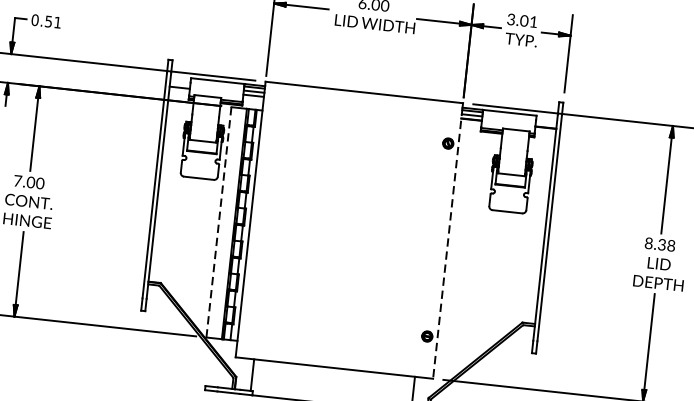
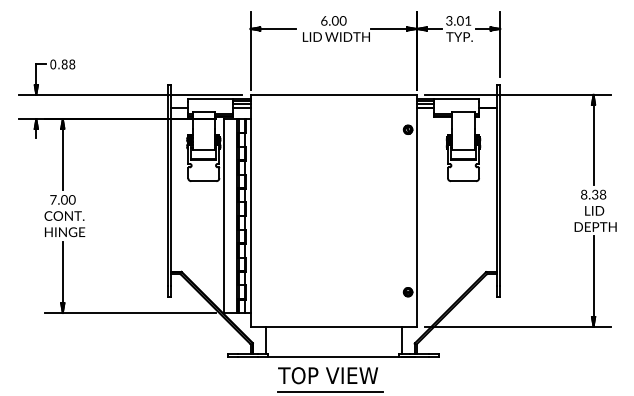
text: (53, 22) -> (68, 64), 0.51 -> 0.88
line: (218, 222) -> (224, 216), dashed -> solid
line: (447, 244) -> (416, 213), dashed -> solid

